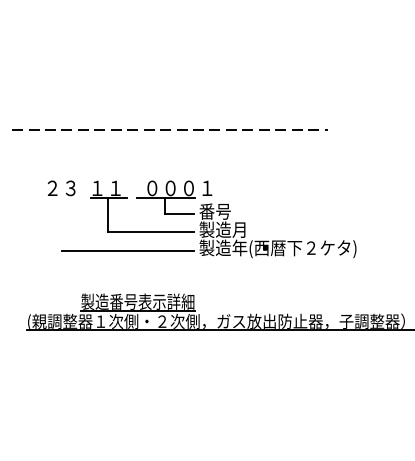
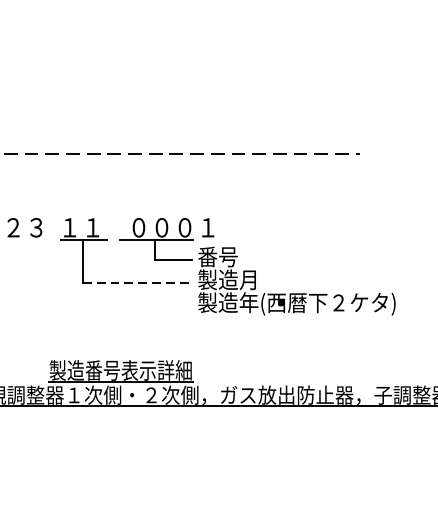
line: (151, 232) -> (137, 283), solid -> dashed
line: (127, 250) -> (107, 305), removed

